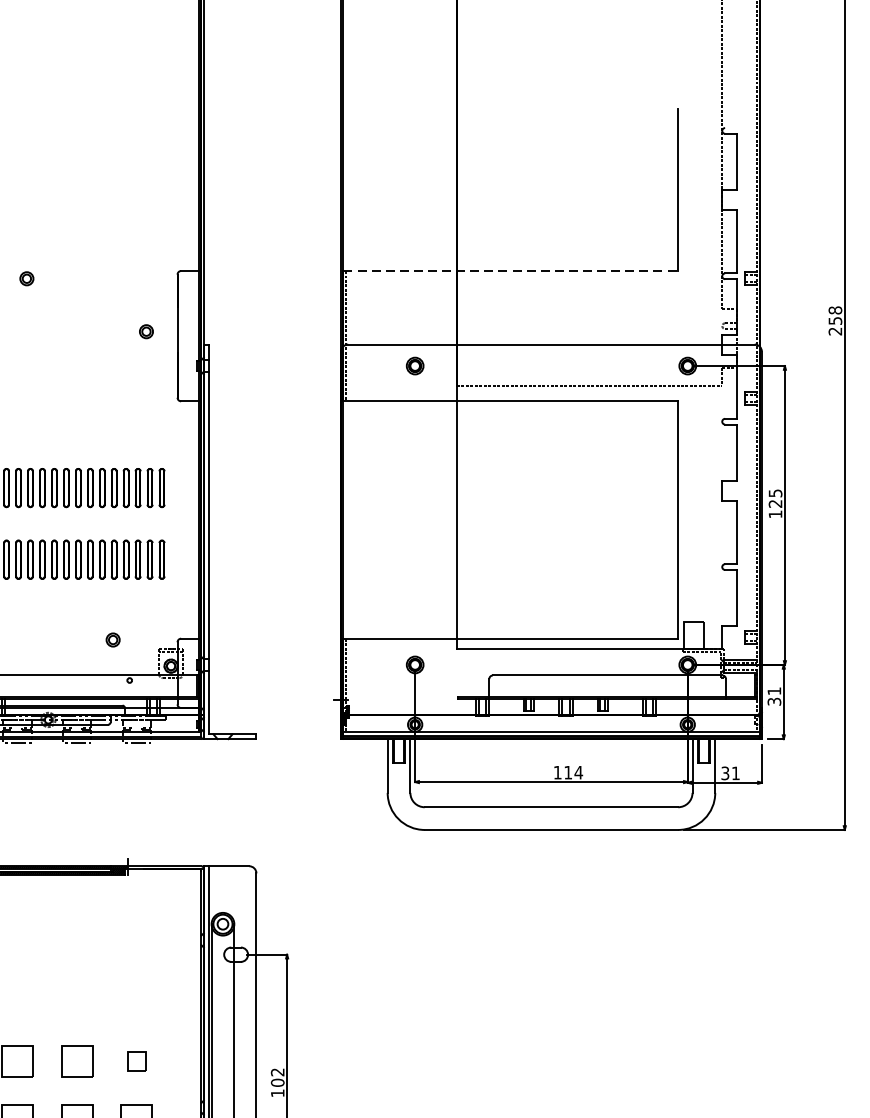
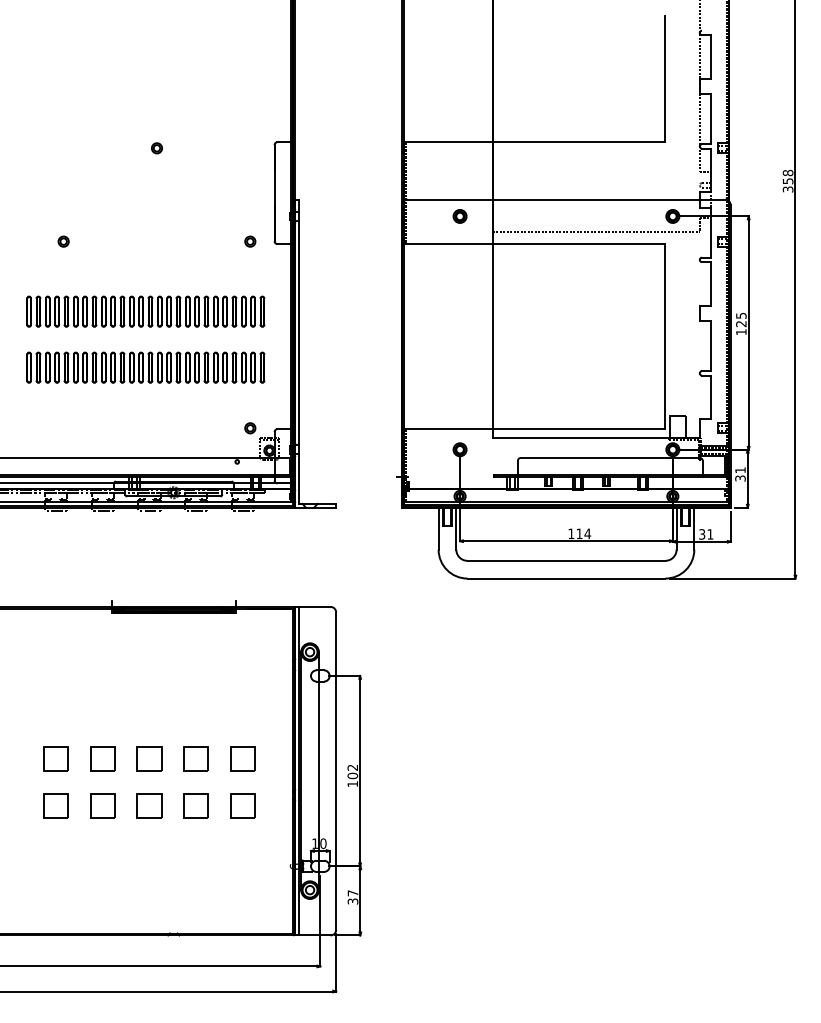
line: (510, 271) -> (534, 142), dashed -> solid
part: (146, 331) -> (250, 241), moved
text: (835, 331) -> (788, 189), 258 -> 358
part: (113, 640) -> (250, 428), moved
part: (136, 1060) -> (242, 758), size x1.67

